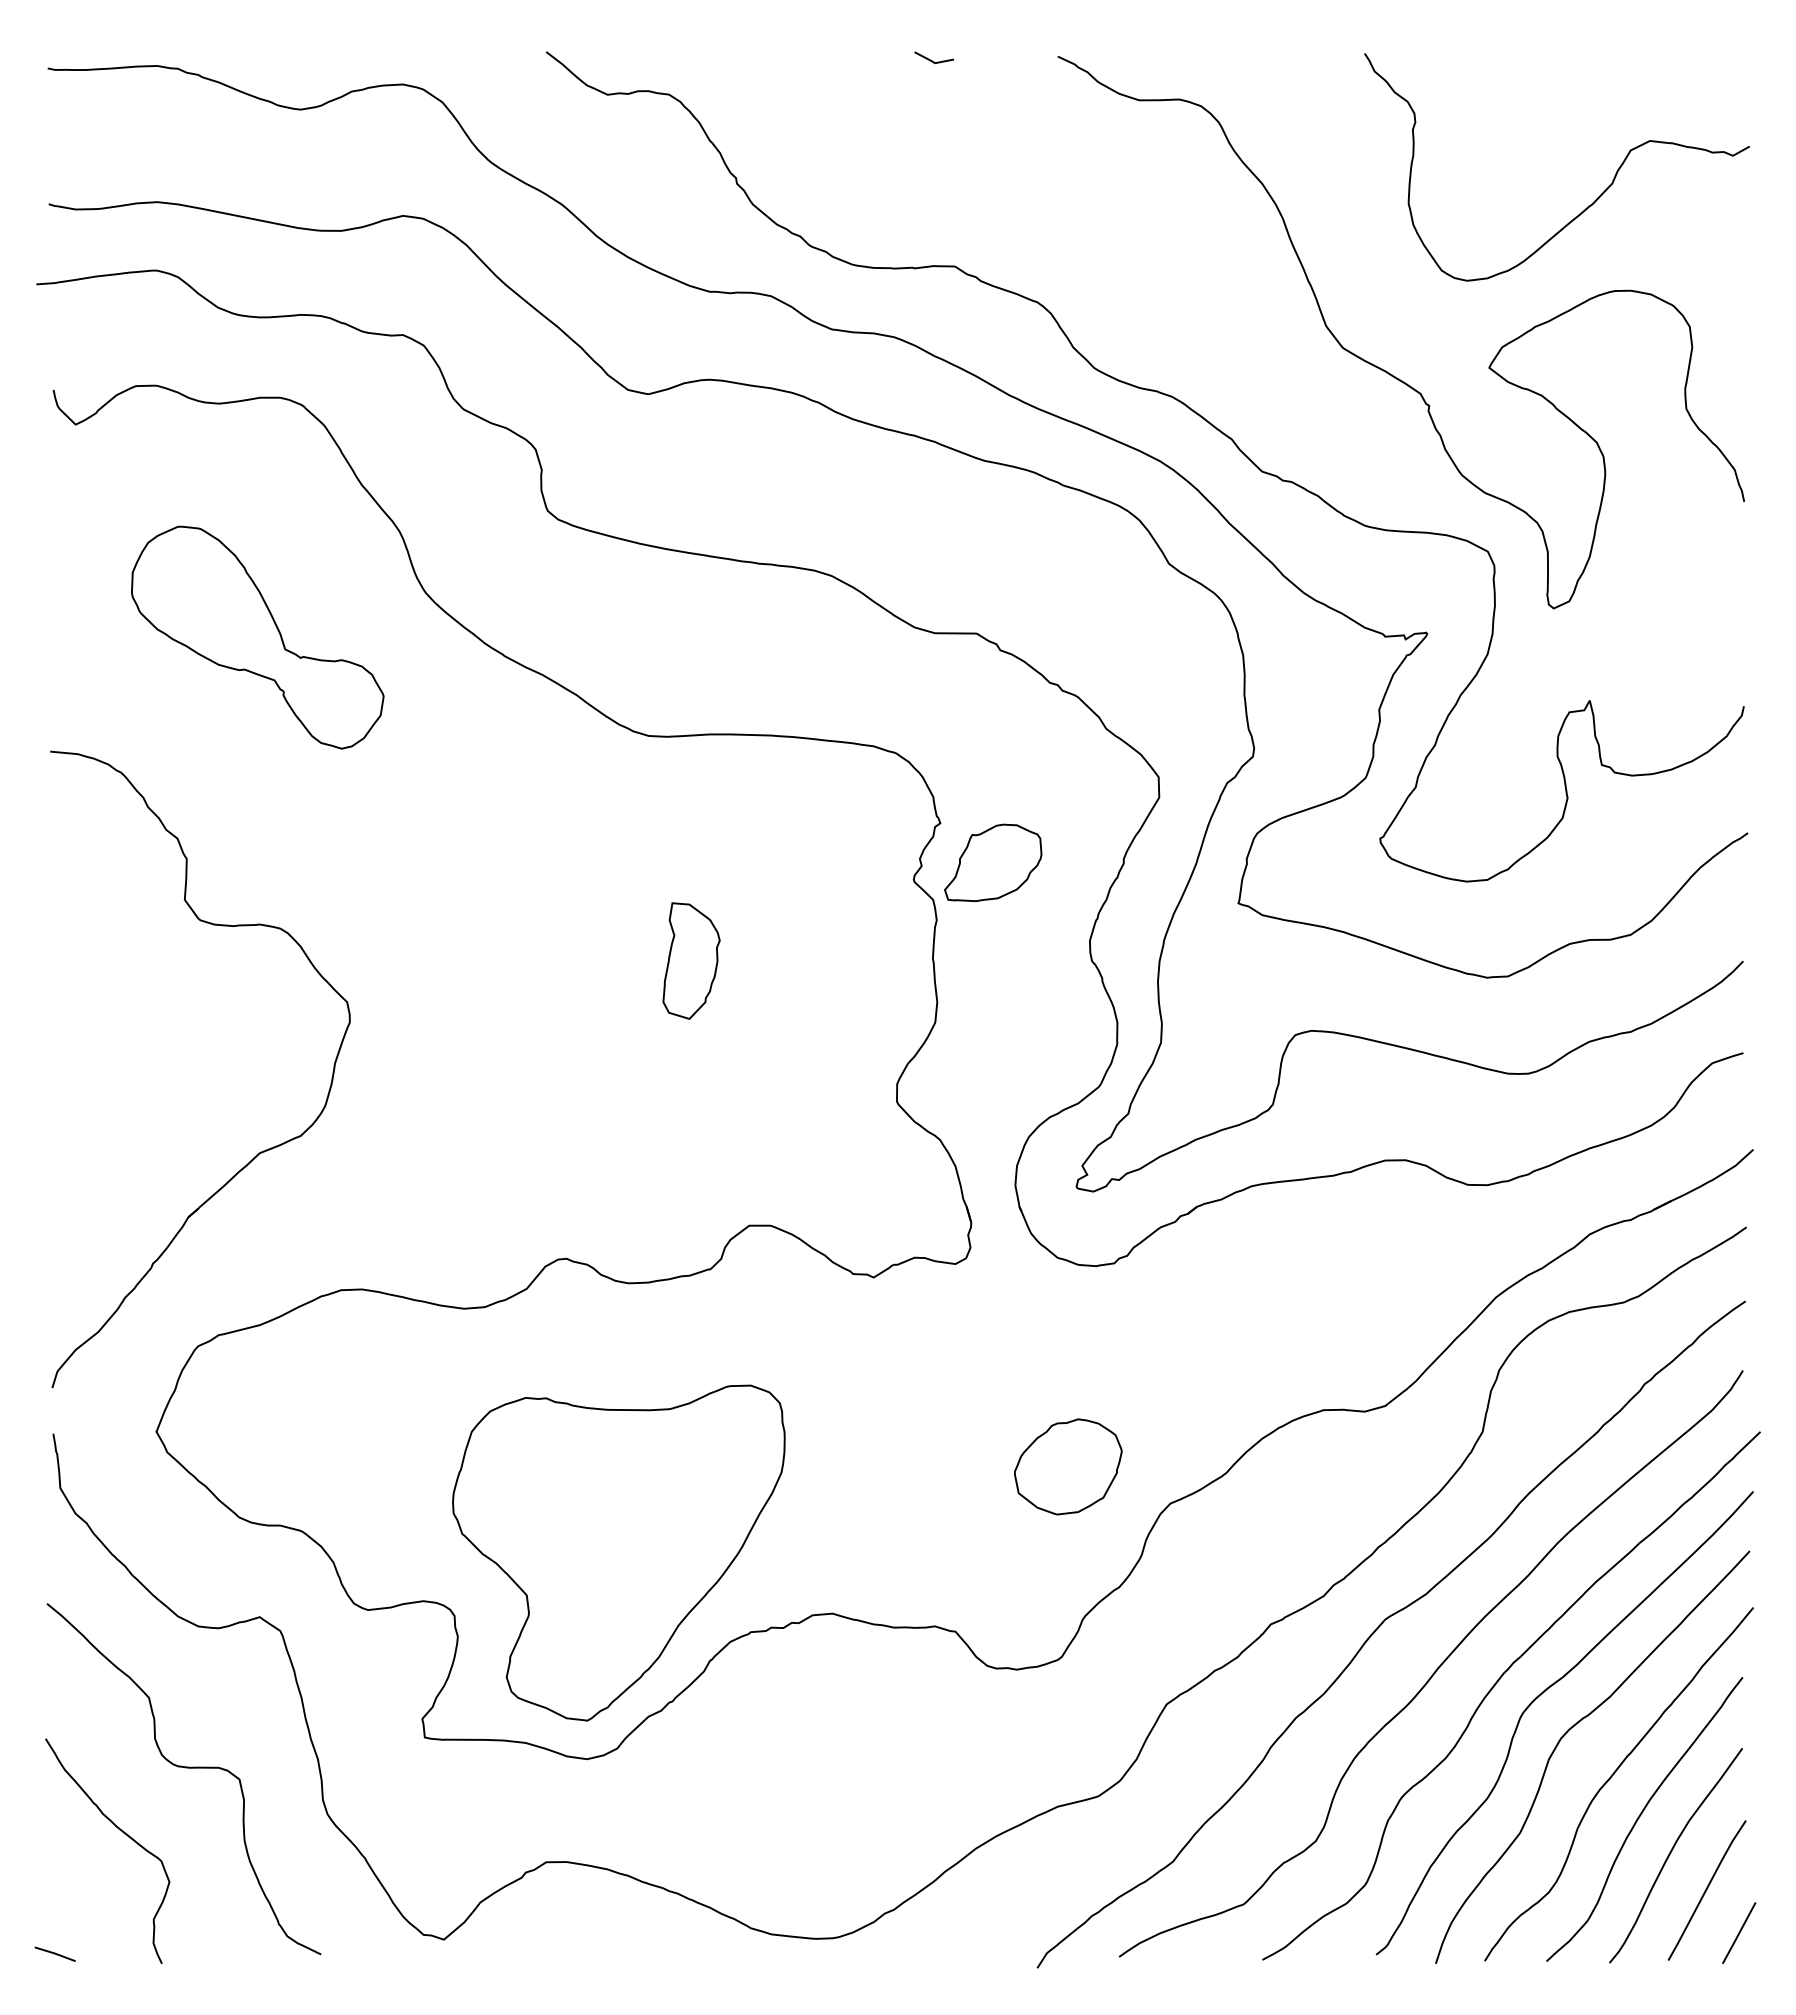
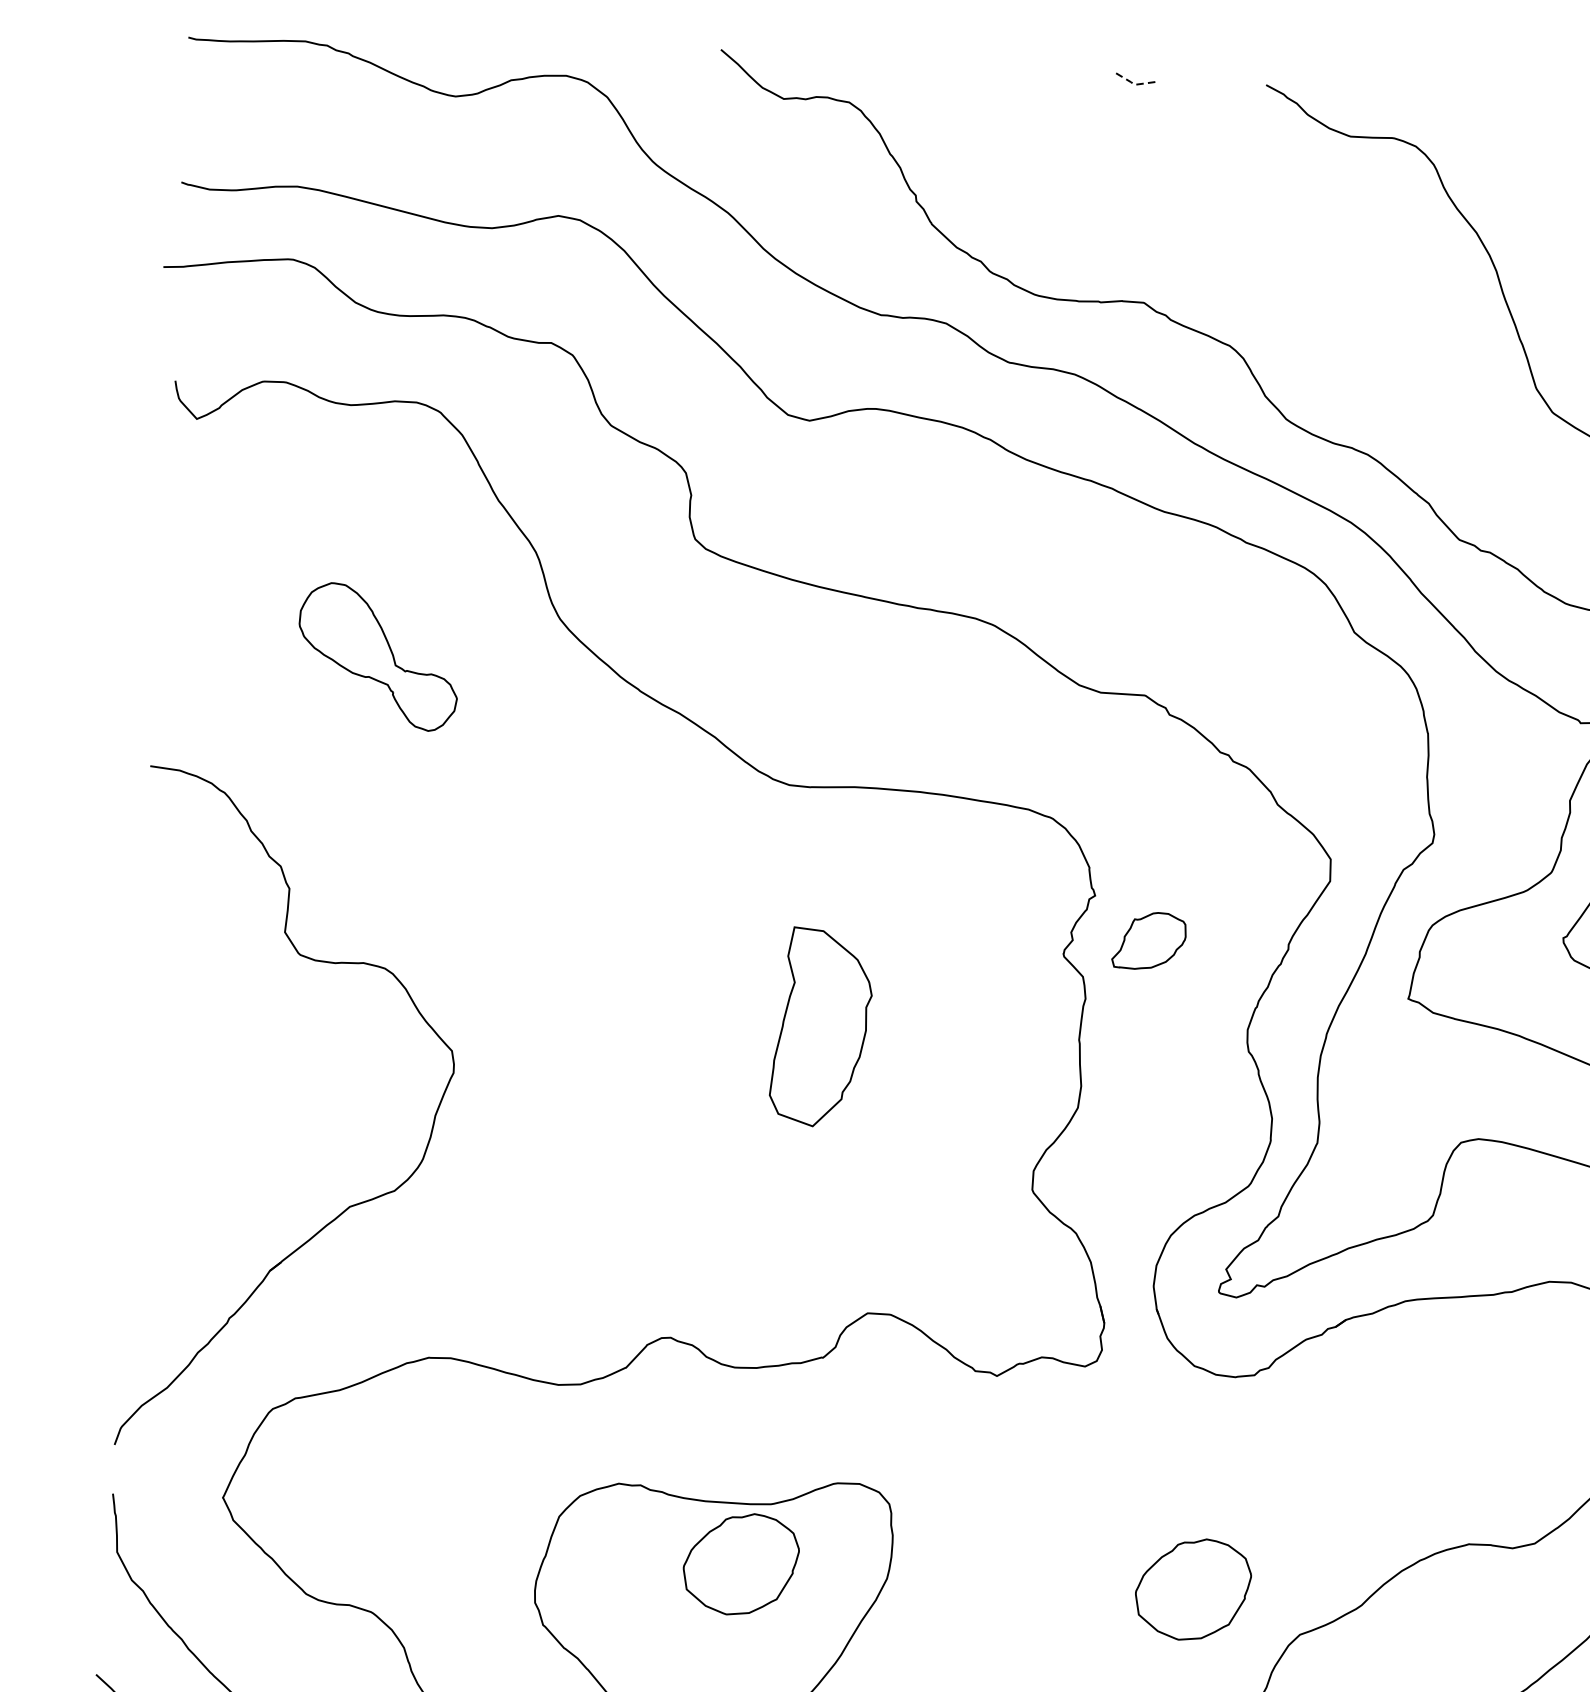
line: (933, 62) -> (1133, 83), solid -> dashed
part: (257, 637) -> (378, 656), size x0.6
part: (993, 862) -> (1149, 940), size x0.7
part: (691, 960) -> (821, 1027), size x1.6
part: (644, 1466) -> (741, 1563), added

